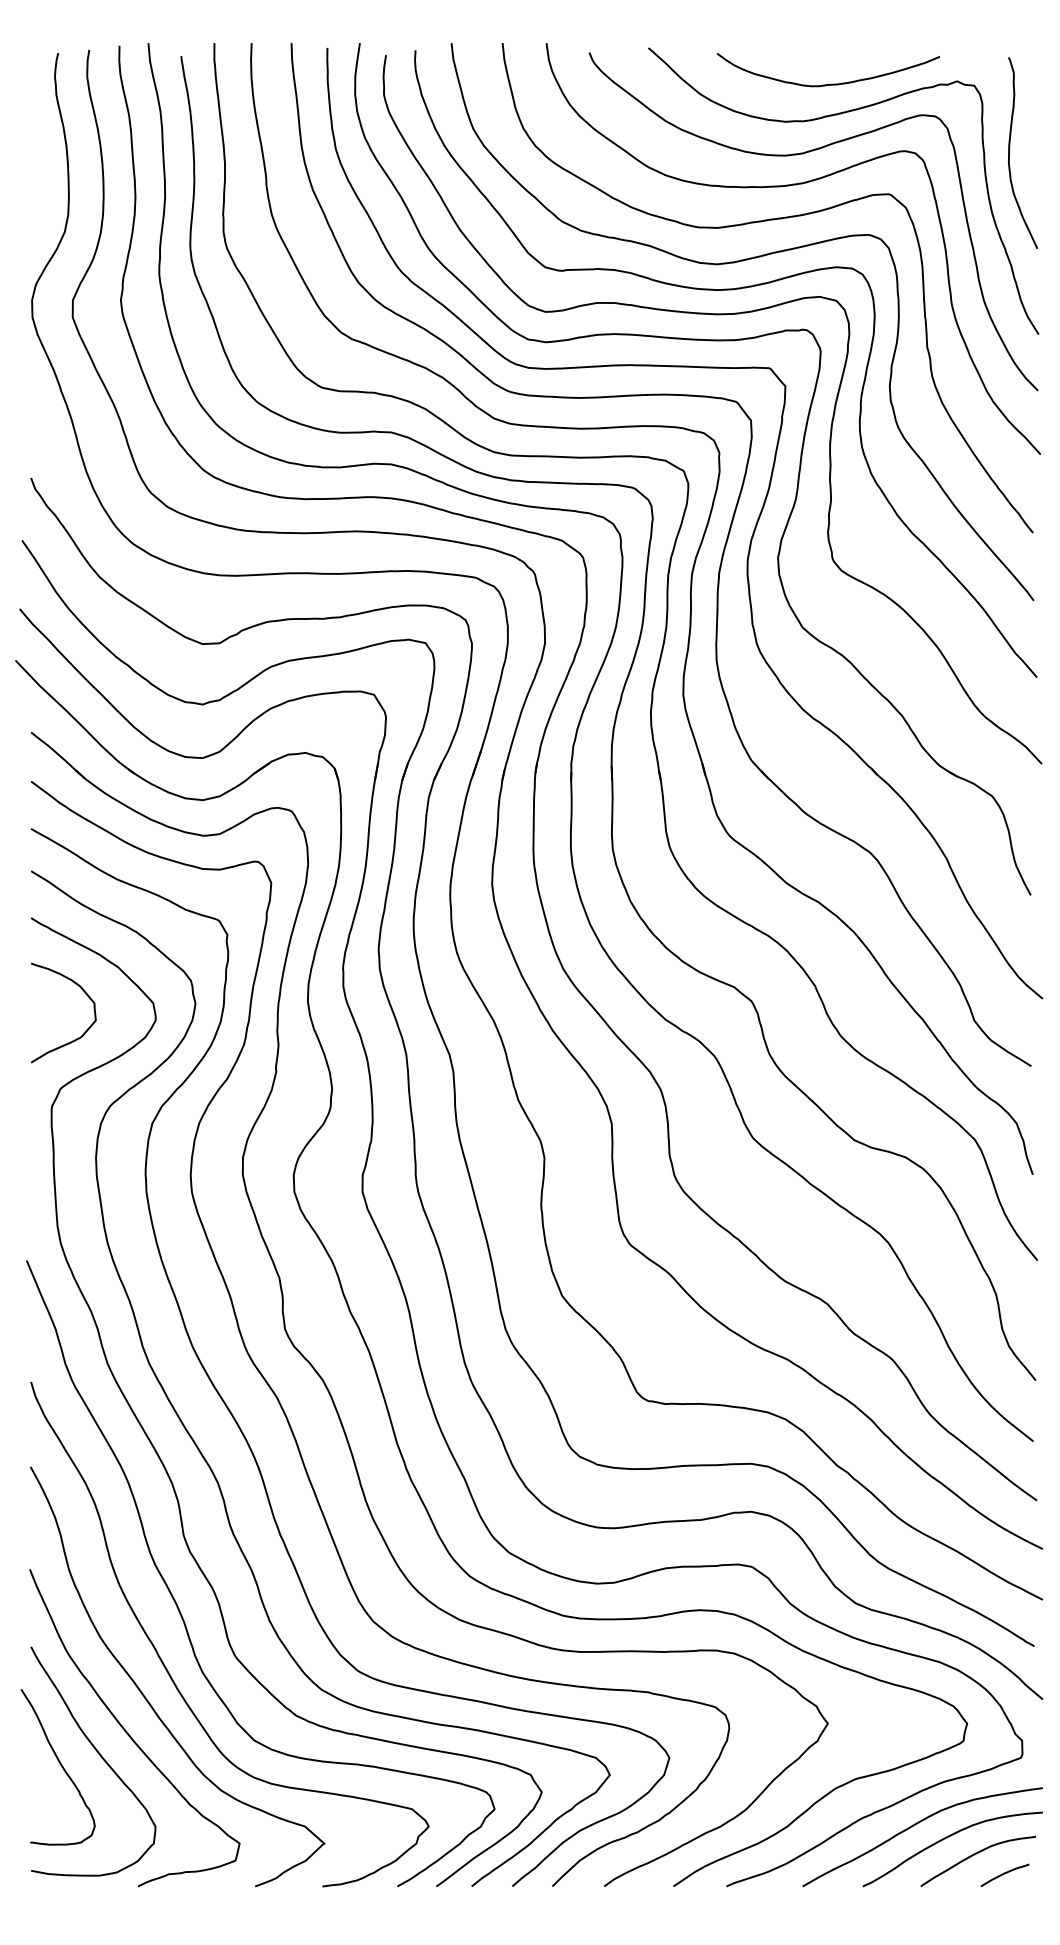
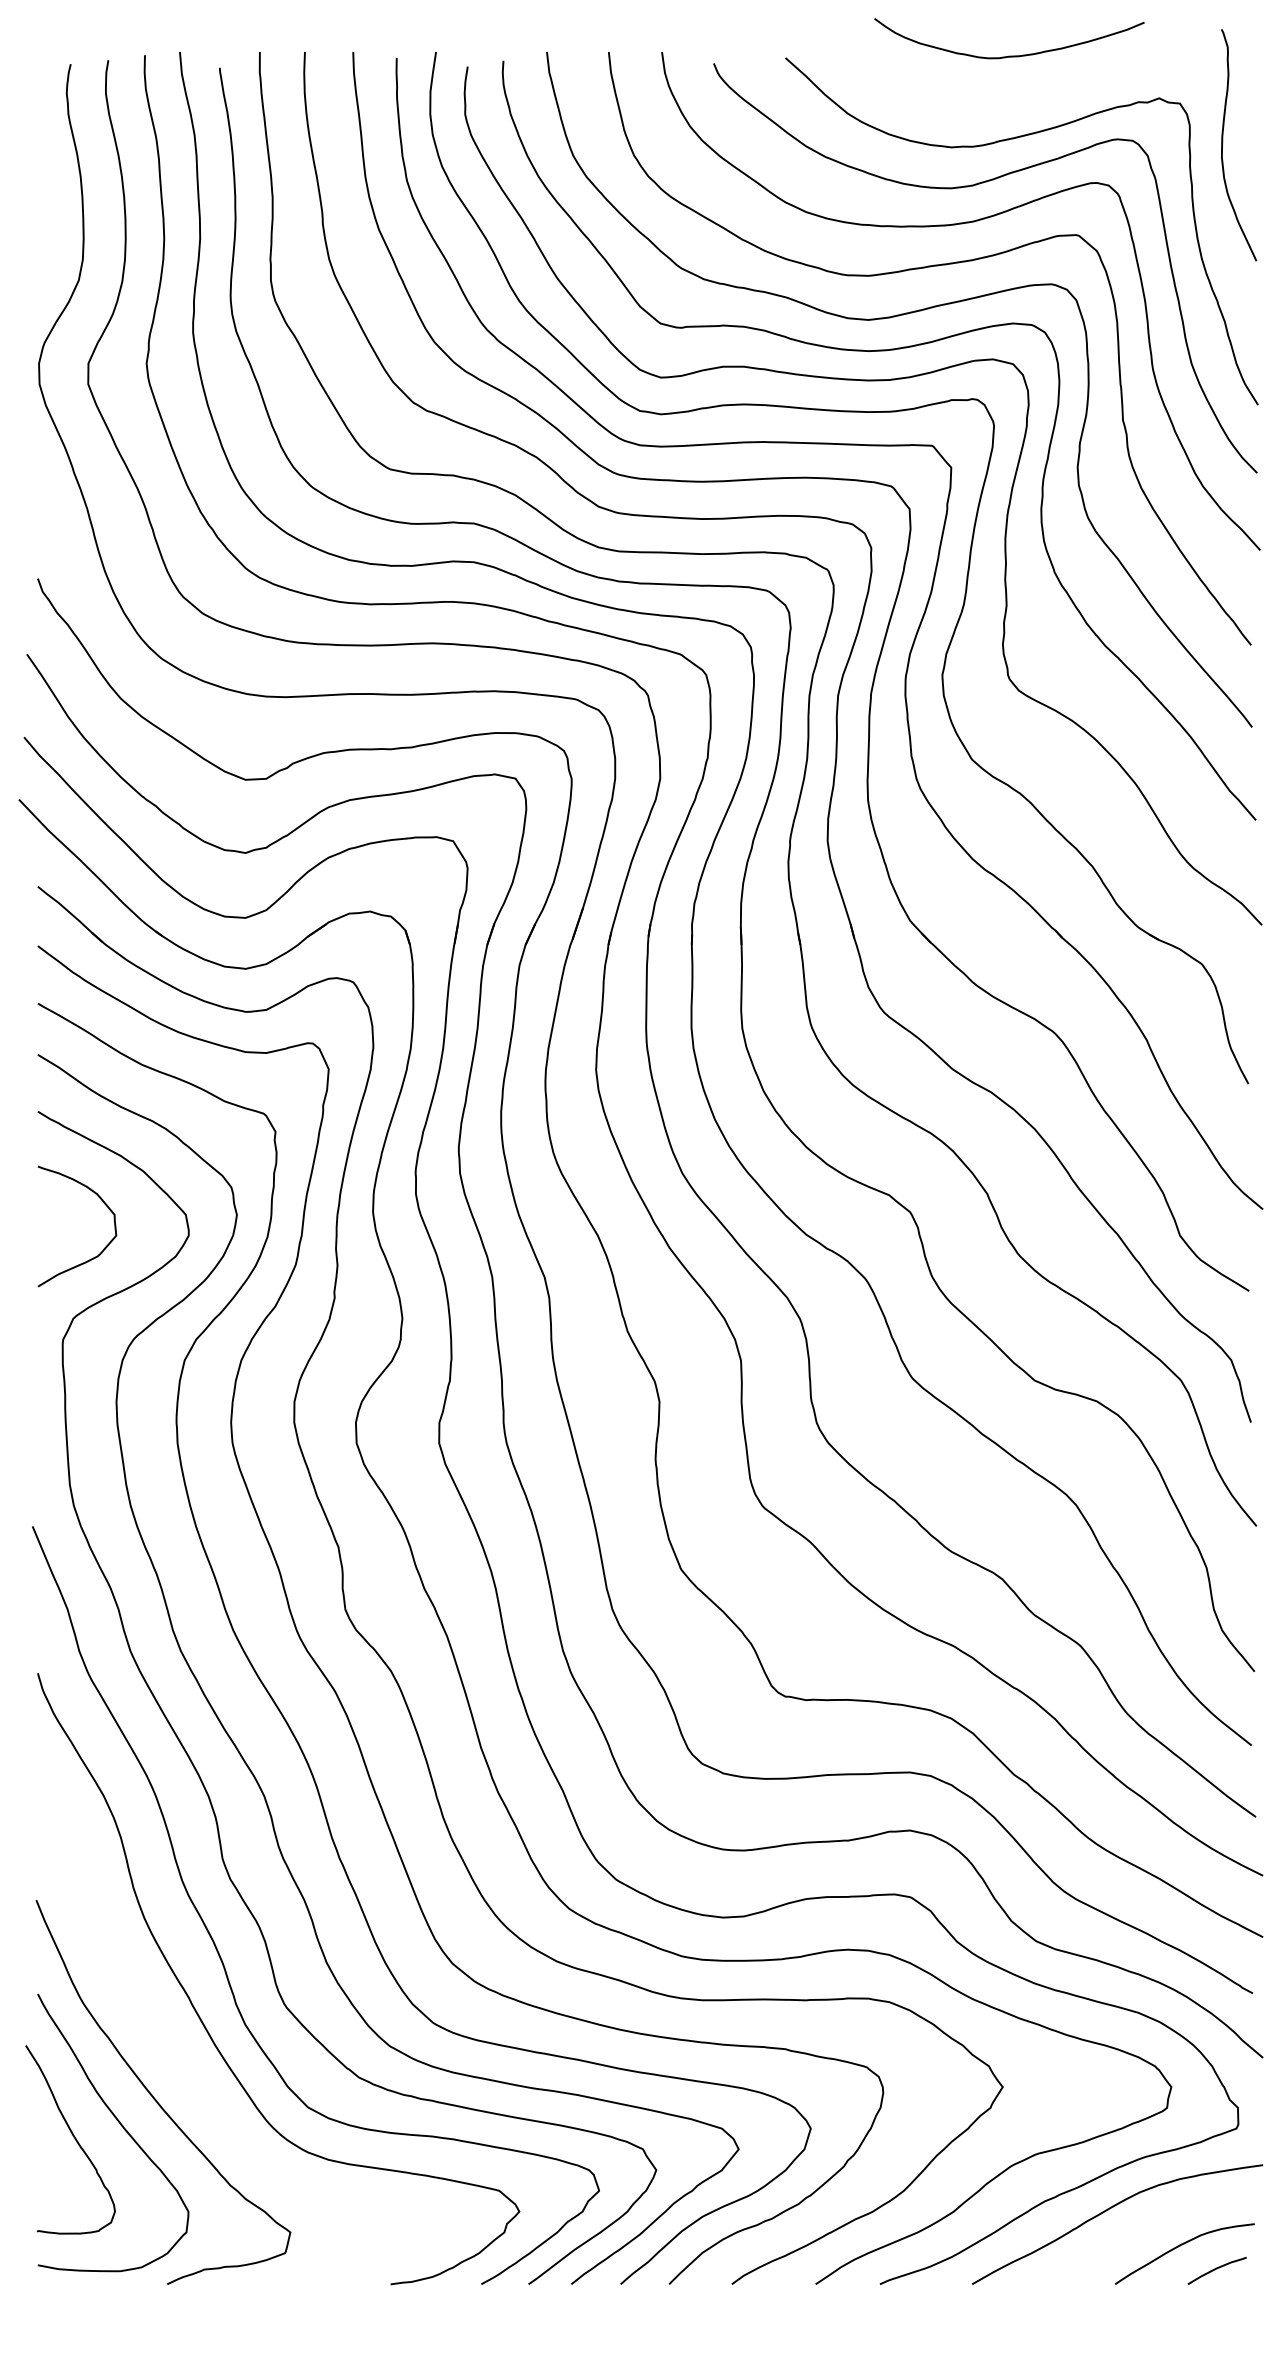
curve: (828, 83) -> (1009, 55), moved
curve: (1010, 151) -> (1223, 143), moved
curve: (148, 1700) -> (179, 2058), removed
curve: (944, 1839) -> (1144, 2227), removed

